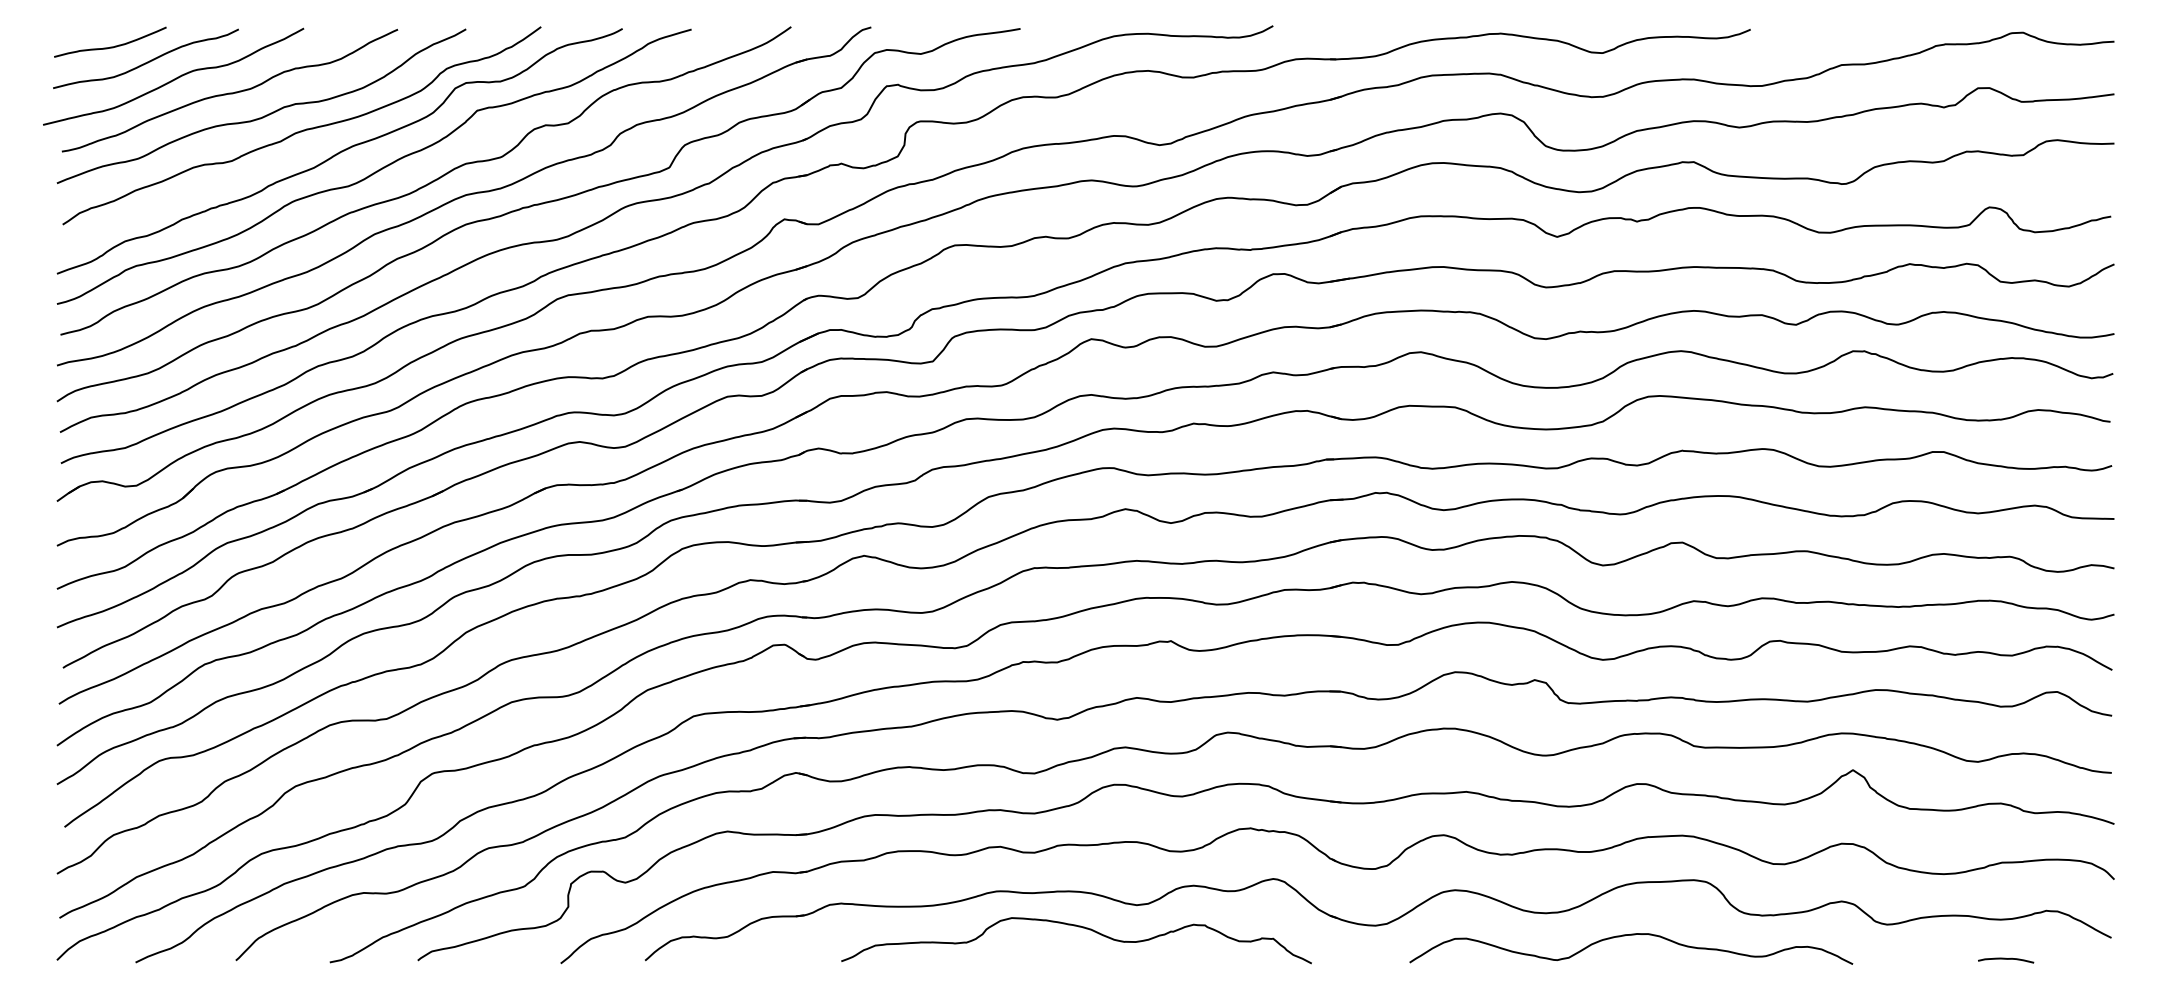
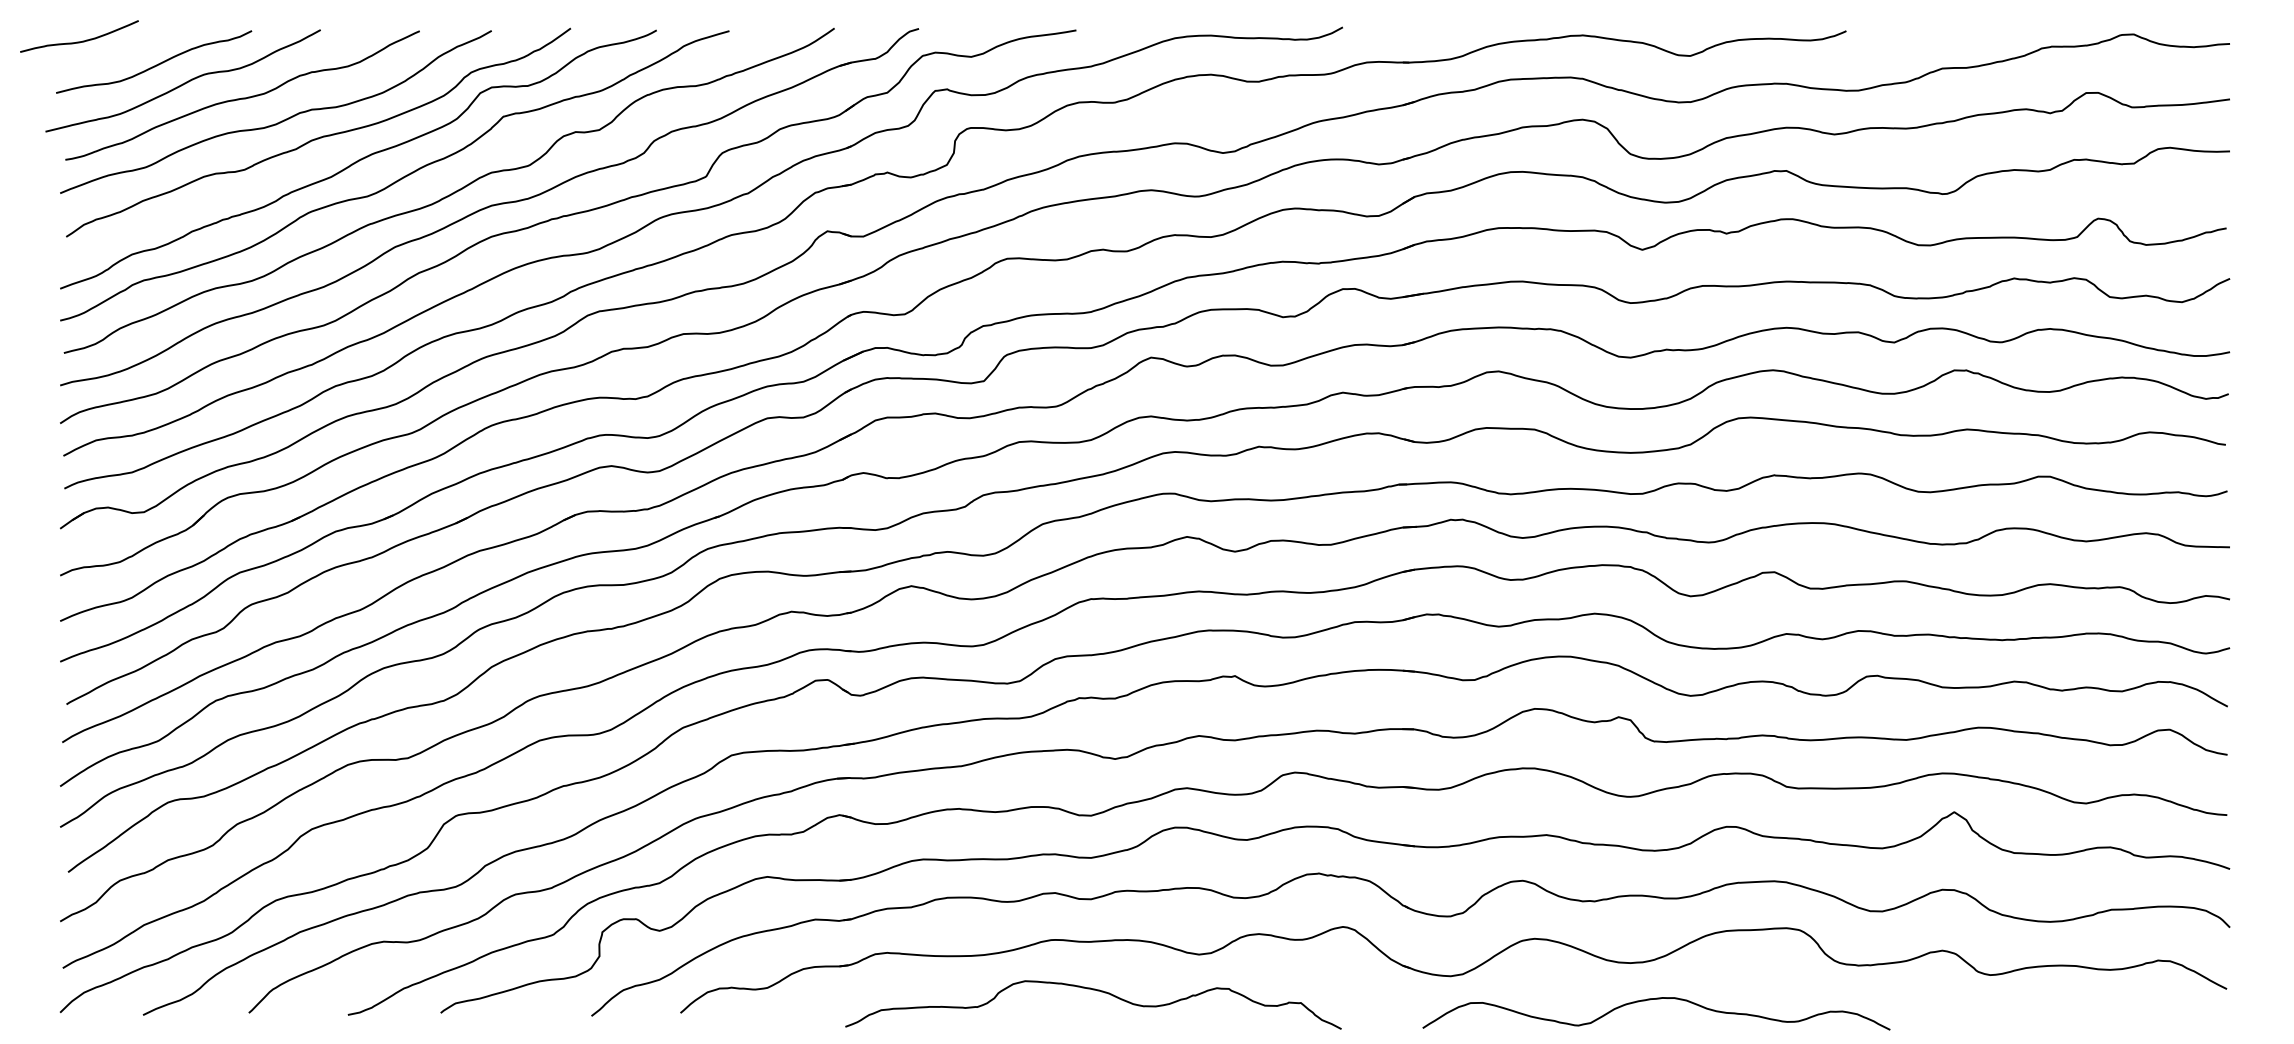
curve: (113, 46) -> (82, 40), moved
curve: (1080, 927) -> (1097, 991), moved
curve: (1631, 935) -> (1656, 999), moved
curve: (2005, 960) -> (2115, 1012), removed

